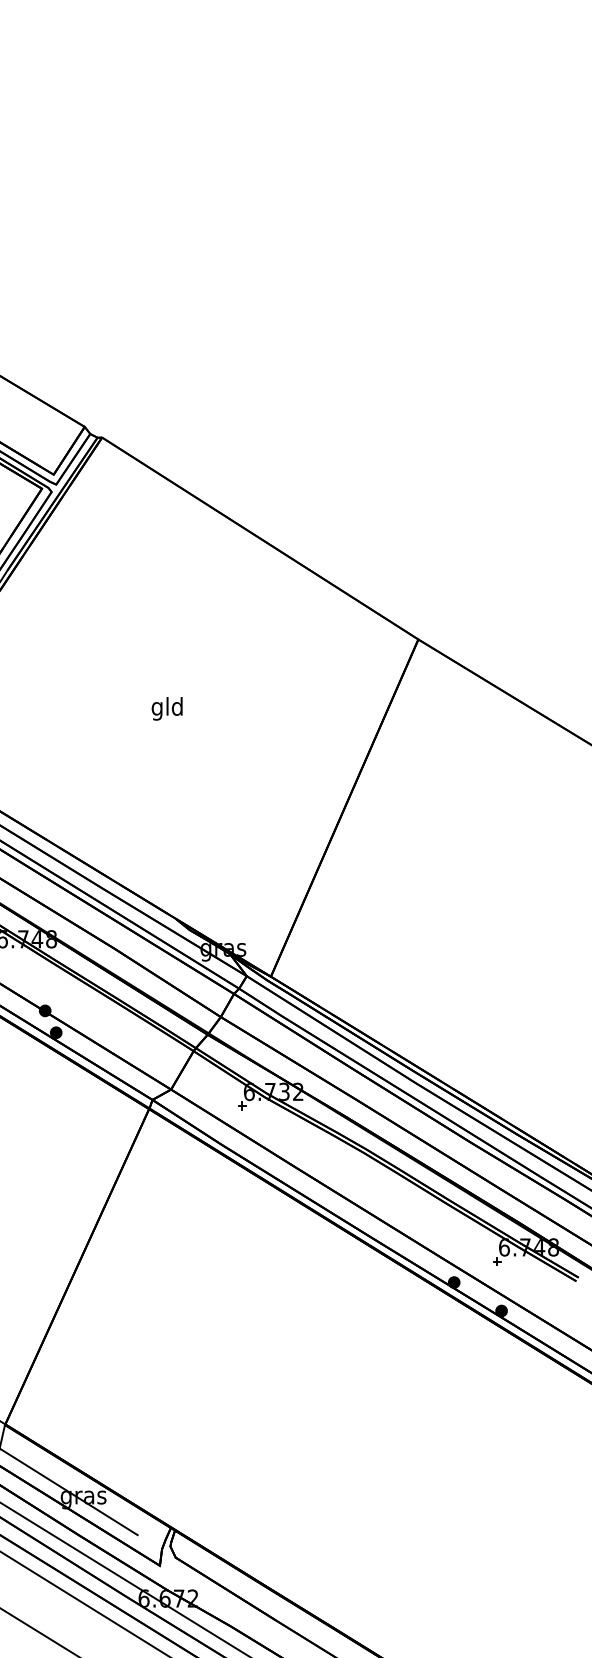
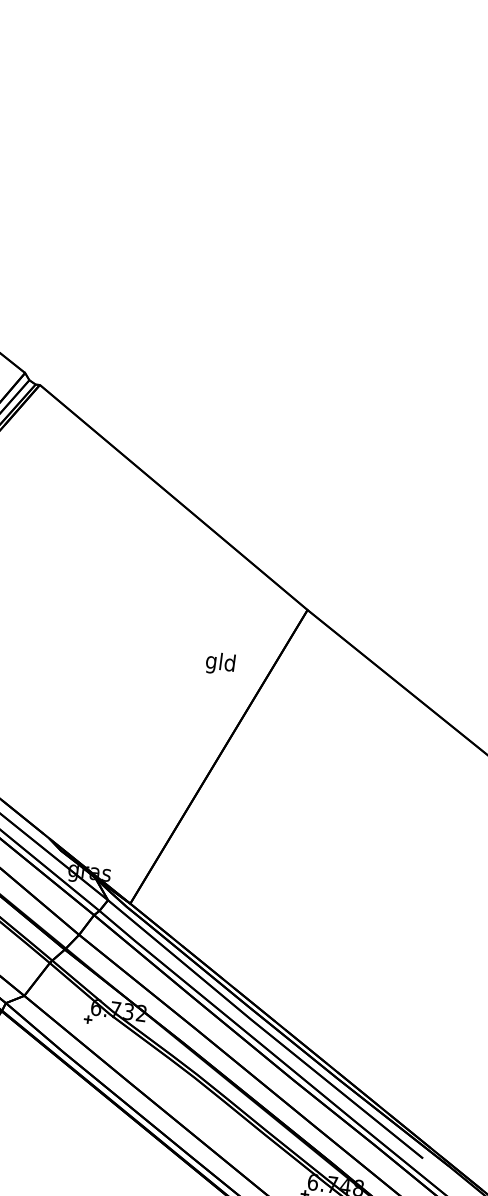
text: (166, 708) -> (219, 663), moved

